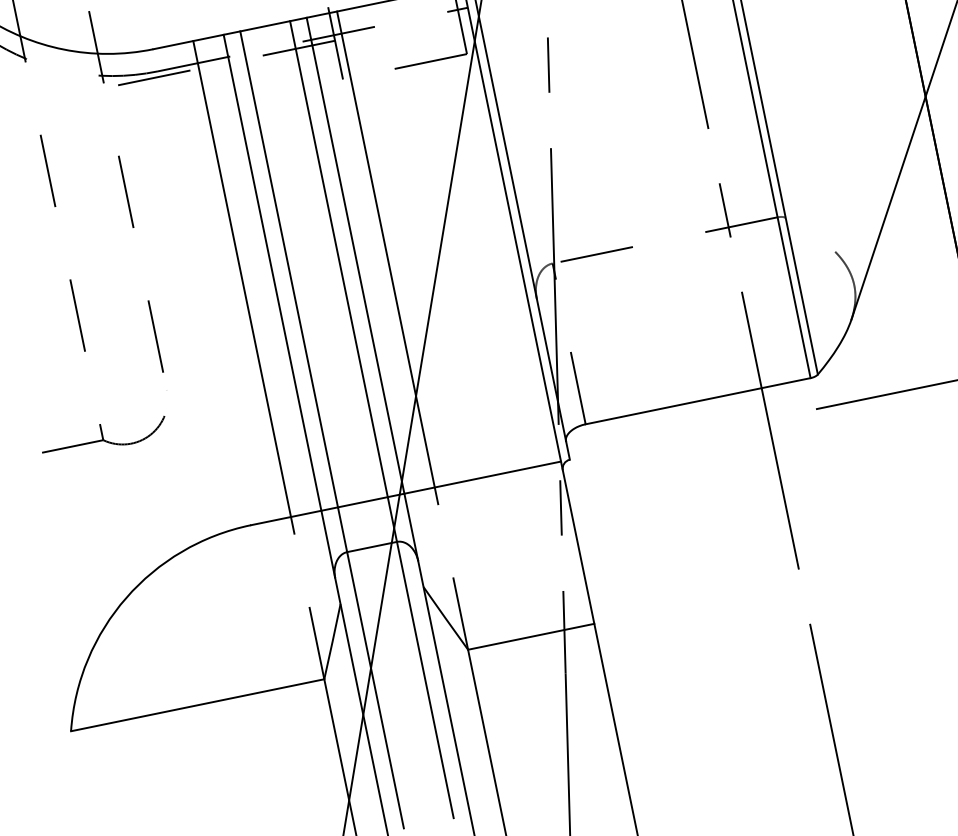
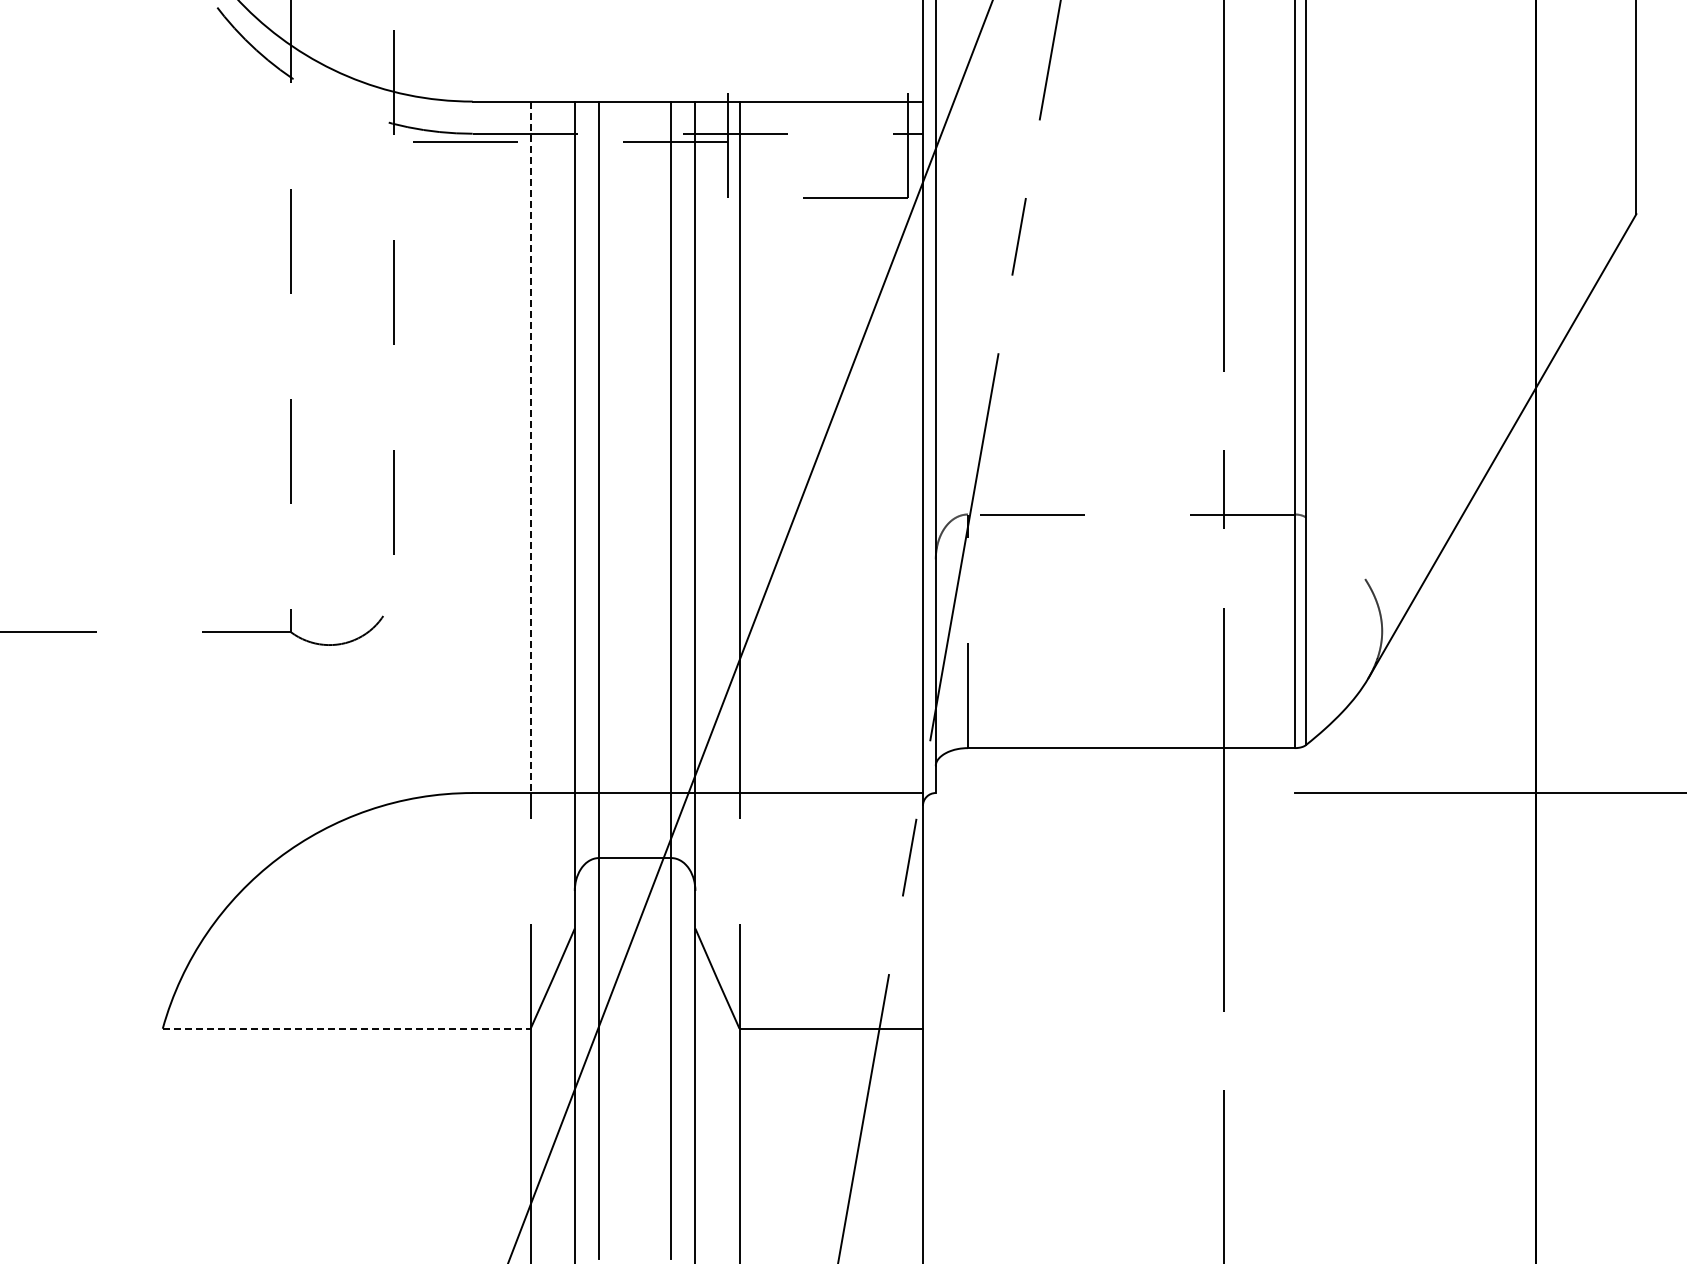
line: (242, 279) -> (530, 447), solid -> dashed
line: (197, 705) -> (346, 1028), solid -> dashed

